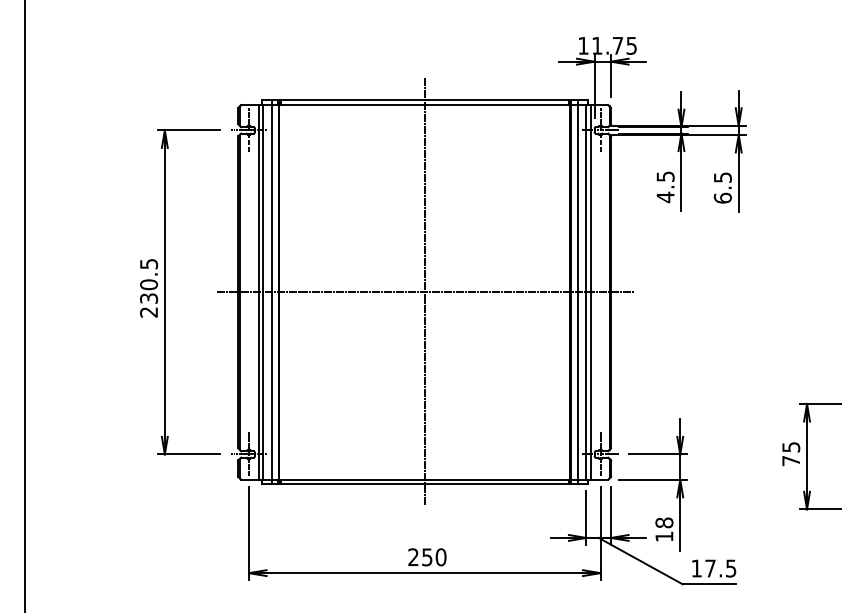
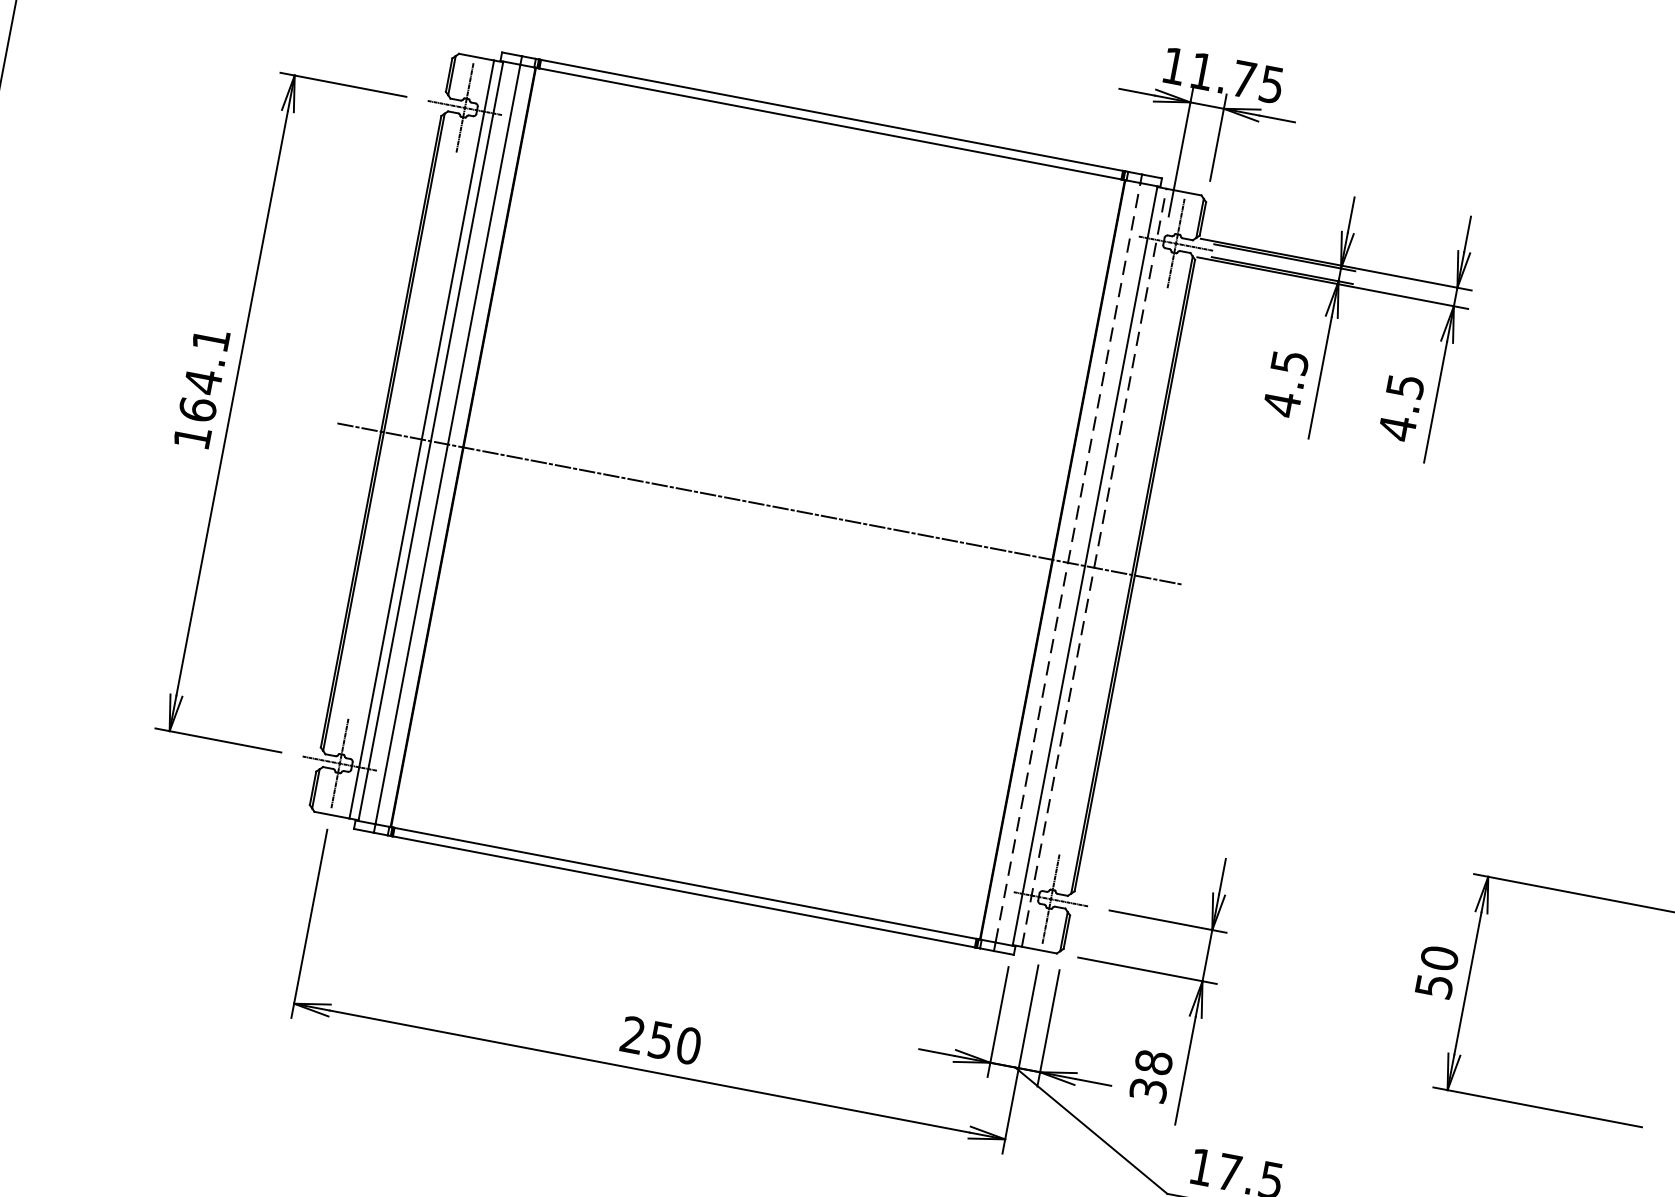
text: (722, 198) -> (1396, 428), 6.5 -> 4.5
text: (149, 288) -> (202, 389), 230.5 -> 164.1
line: (424, 291) -> (757, 501), removed
line: (590, 291) -> (1093, 565), solid -> dashed
line: (578, 292) -> (1068, 563), solid -> dashed
text: (791, 453) -> (1437, 971), 75 -> 50
text: (664, 536) -> (1148, 1089), 18 -> 38

